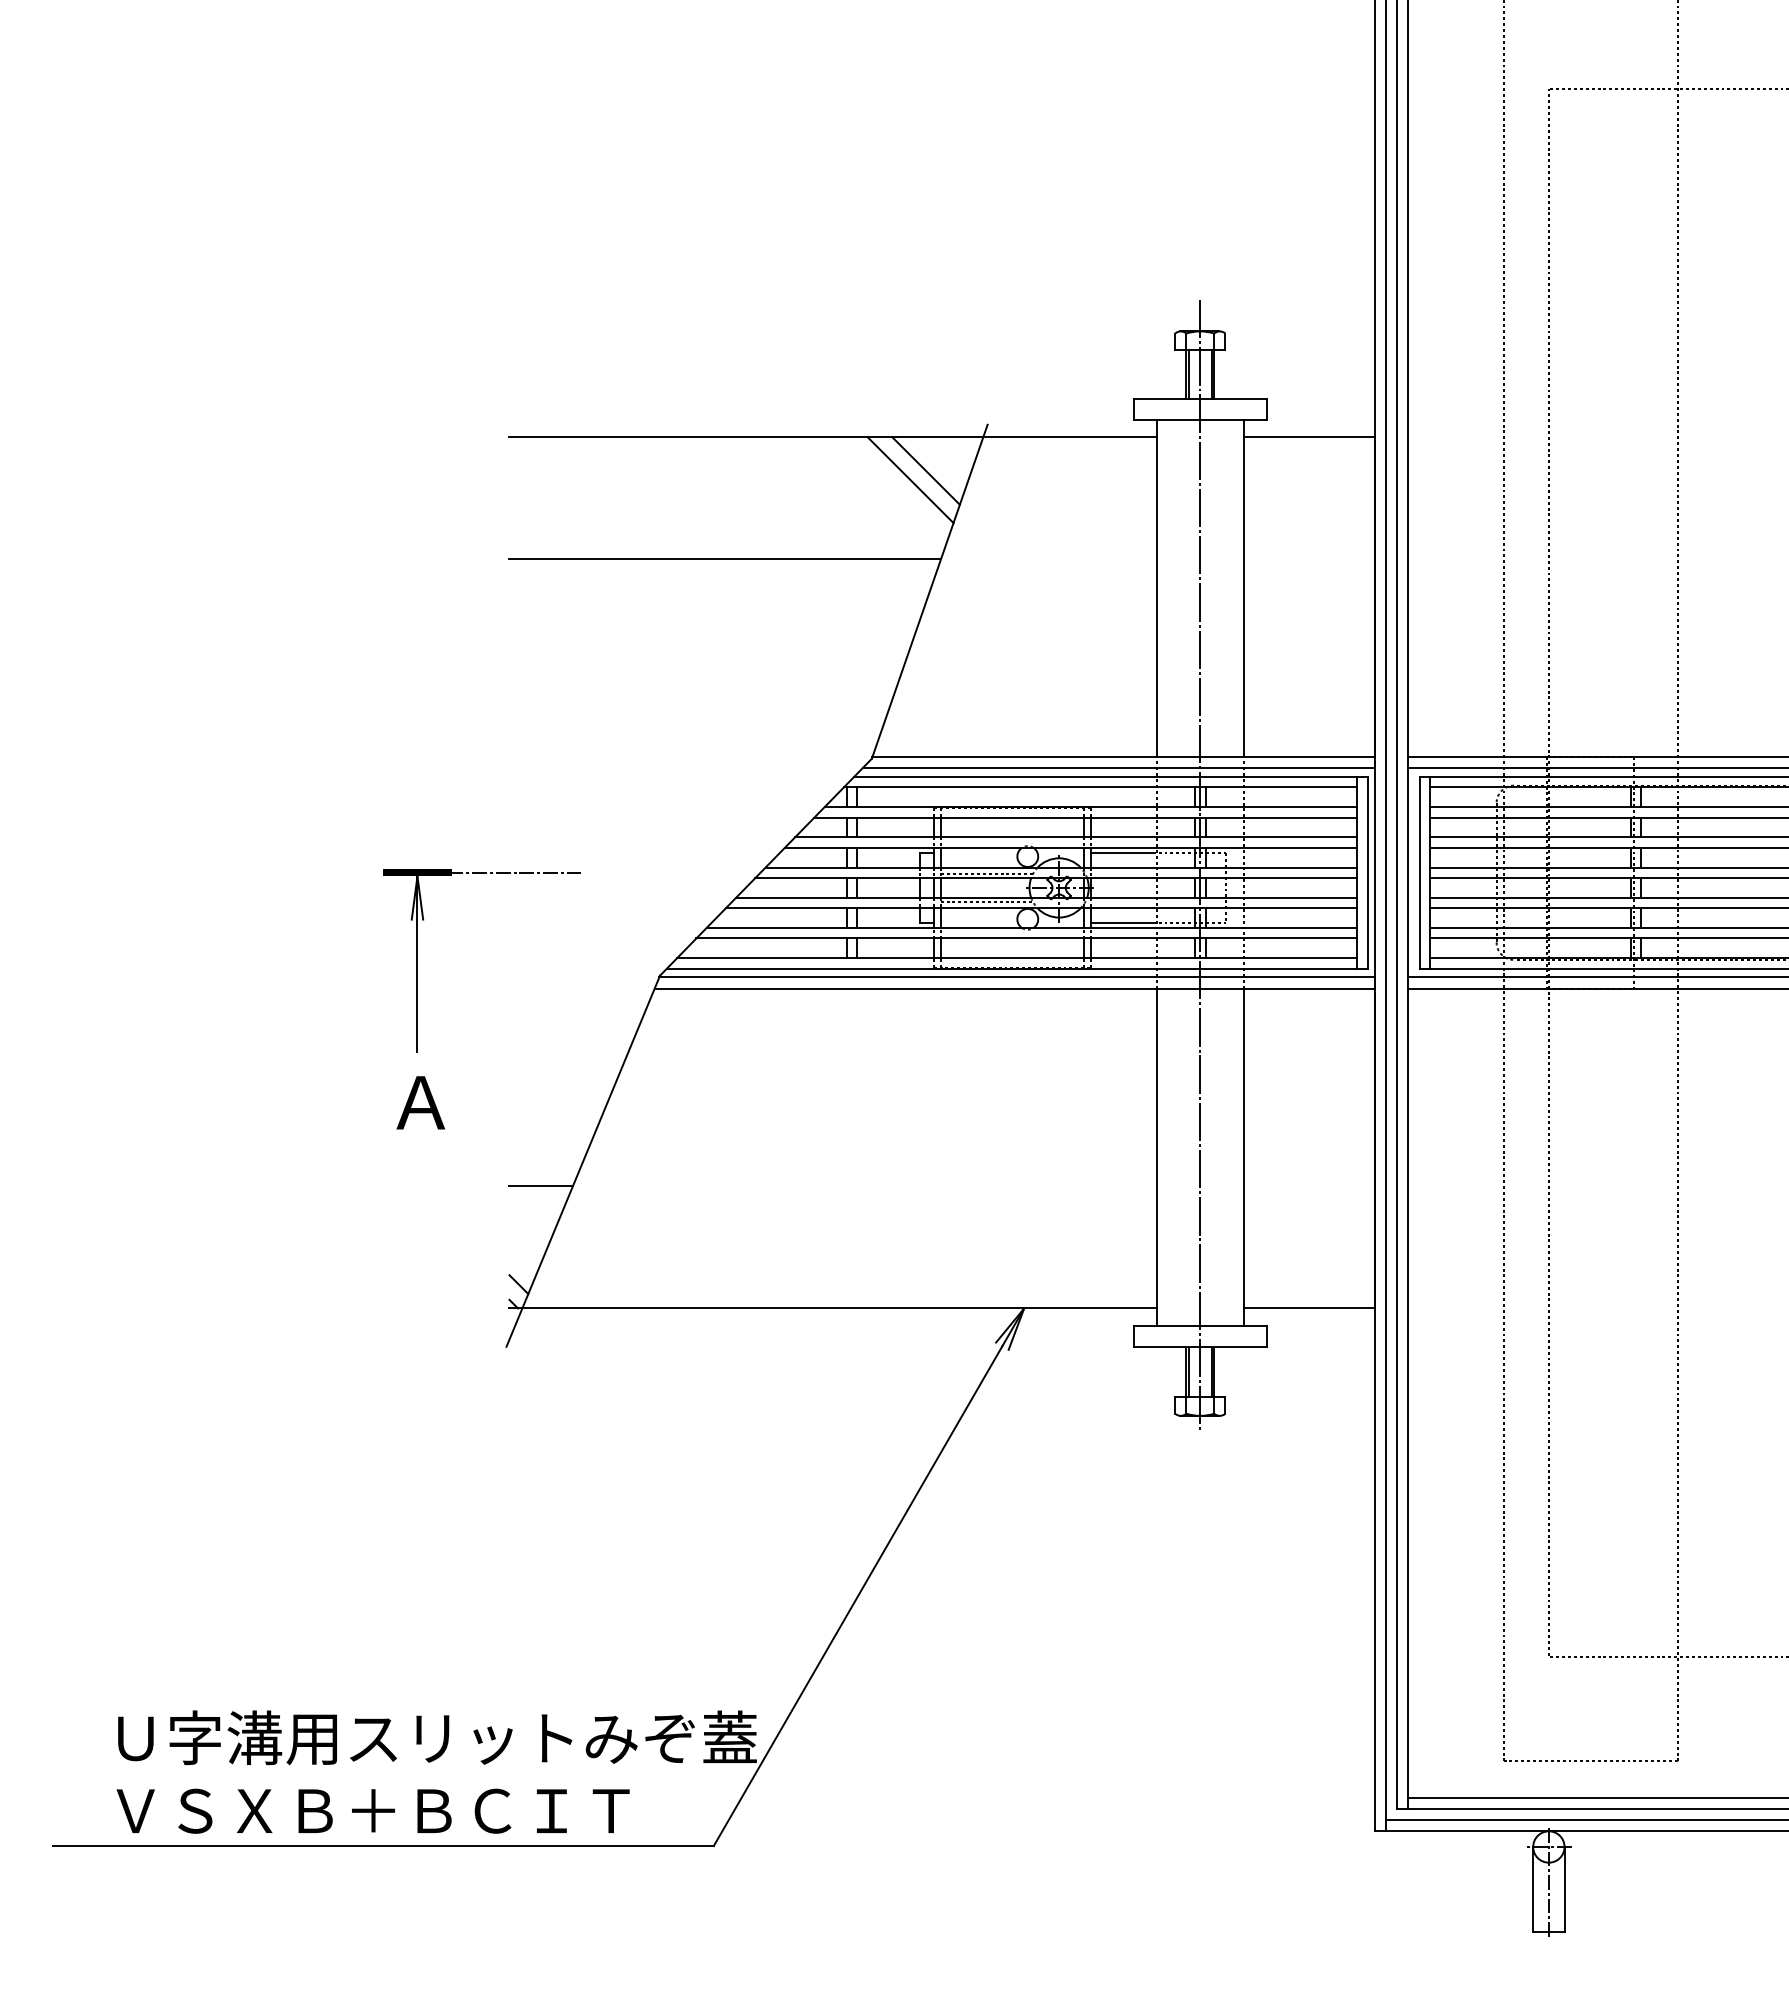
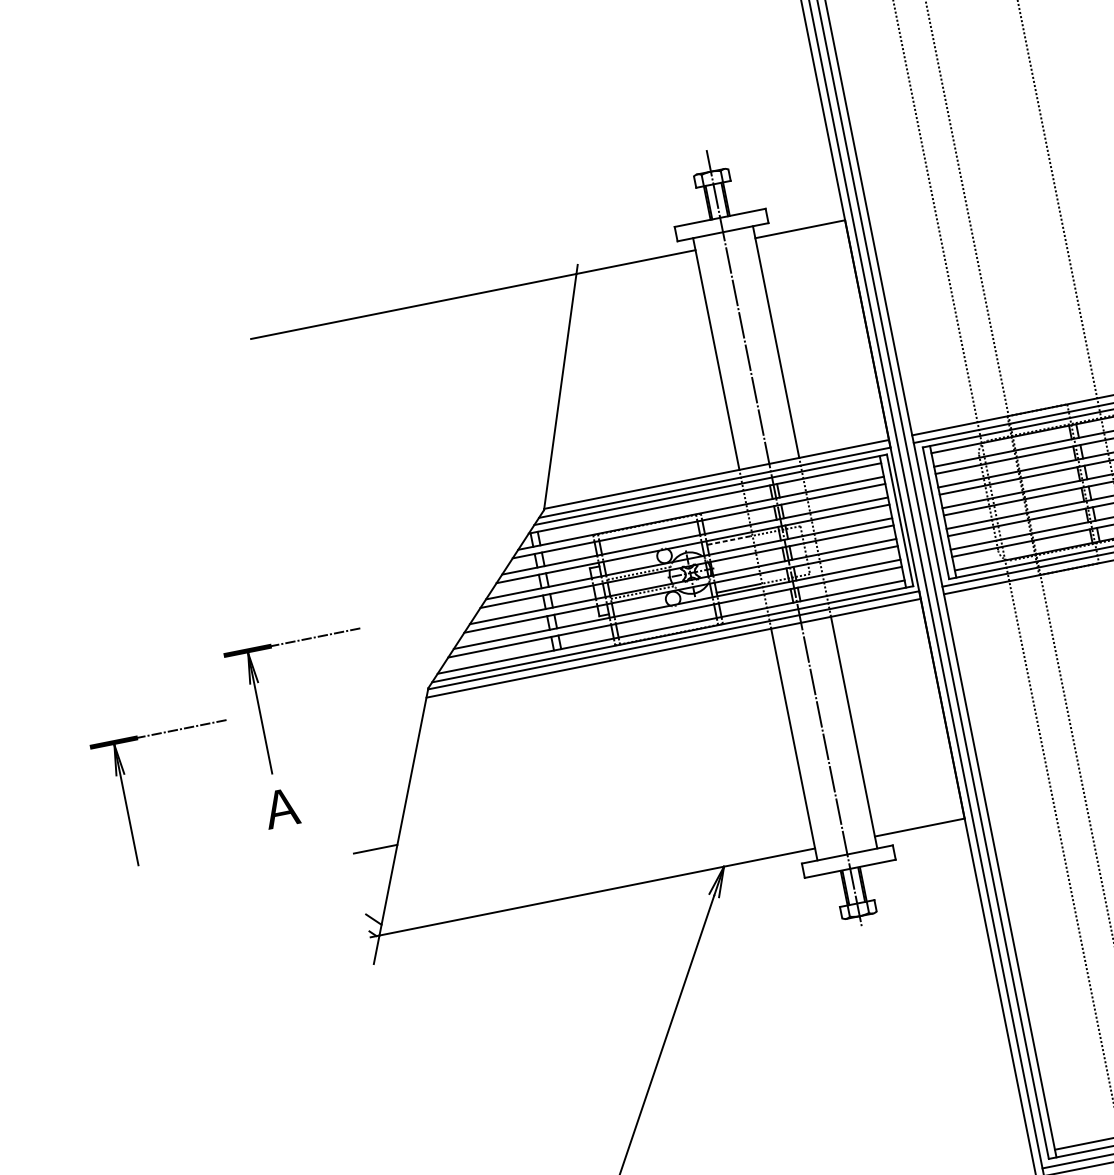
line: (925, 470) -> (541, 304), removed
line: (910, 480) -> (532, 313), removed
line: (725, 559) -> (416, 393), removed
line: (1121, 853) -> (728, 540), solid -> dashed
part: (204, 1051) -> (125, 802), added

